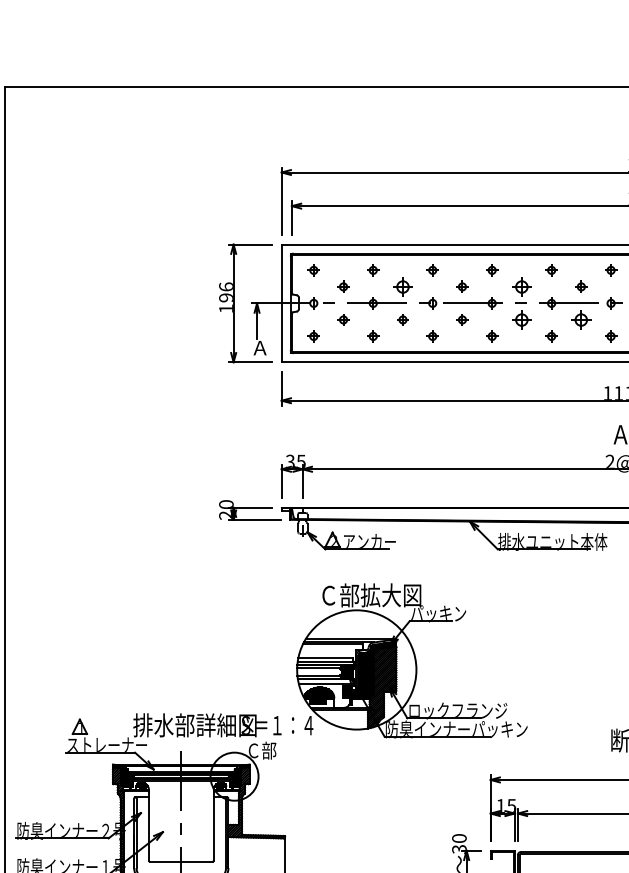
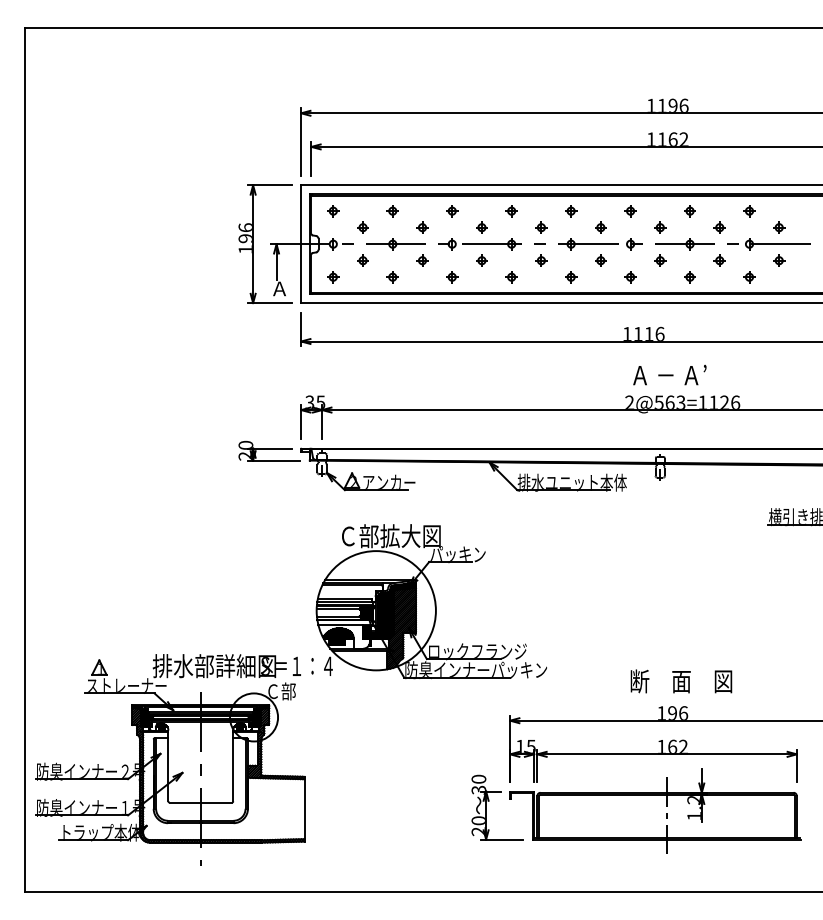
part: (403, 286) -> (422, 227), size x0.62
part: (522, 286) -> (541, 227), size x0.62
part: (522, 319) -> (541, 260), size x0.62
part: (581, 319) -> (600, 260), size x0.62

